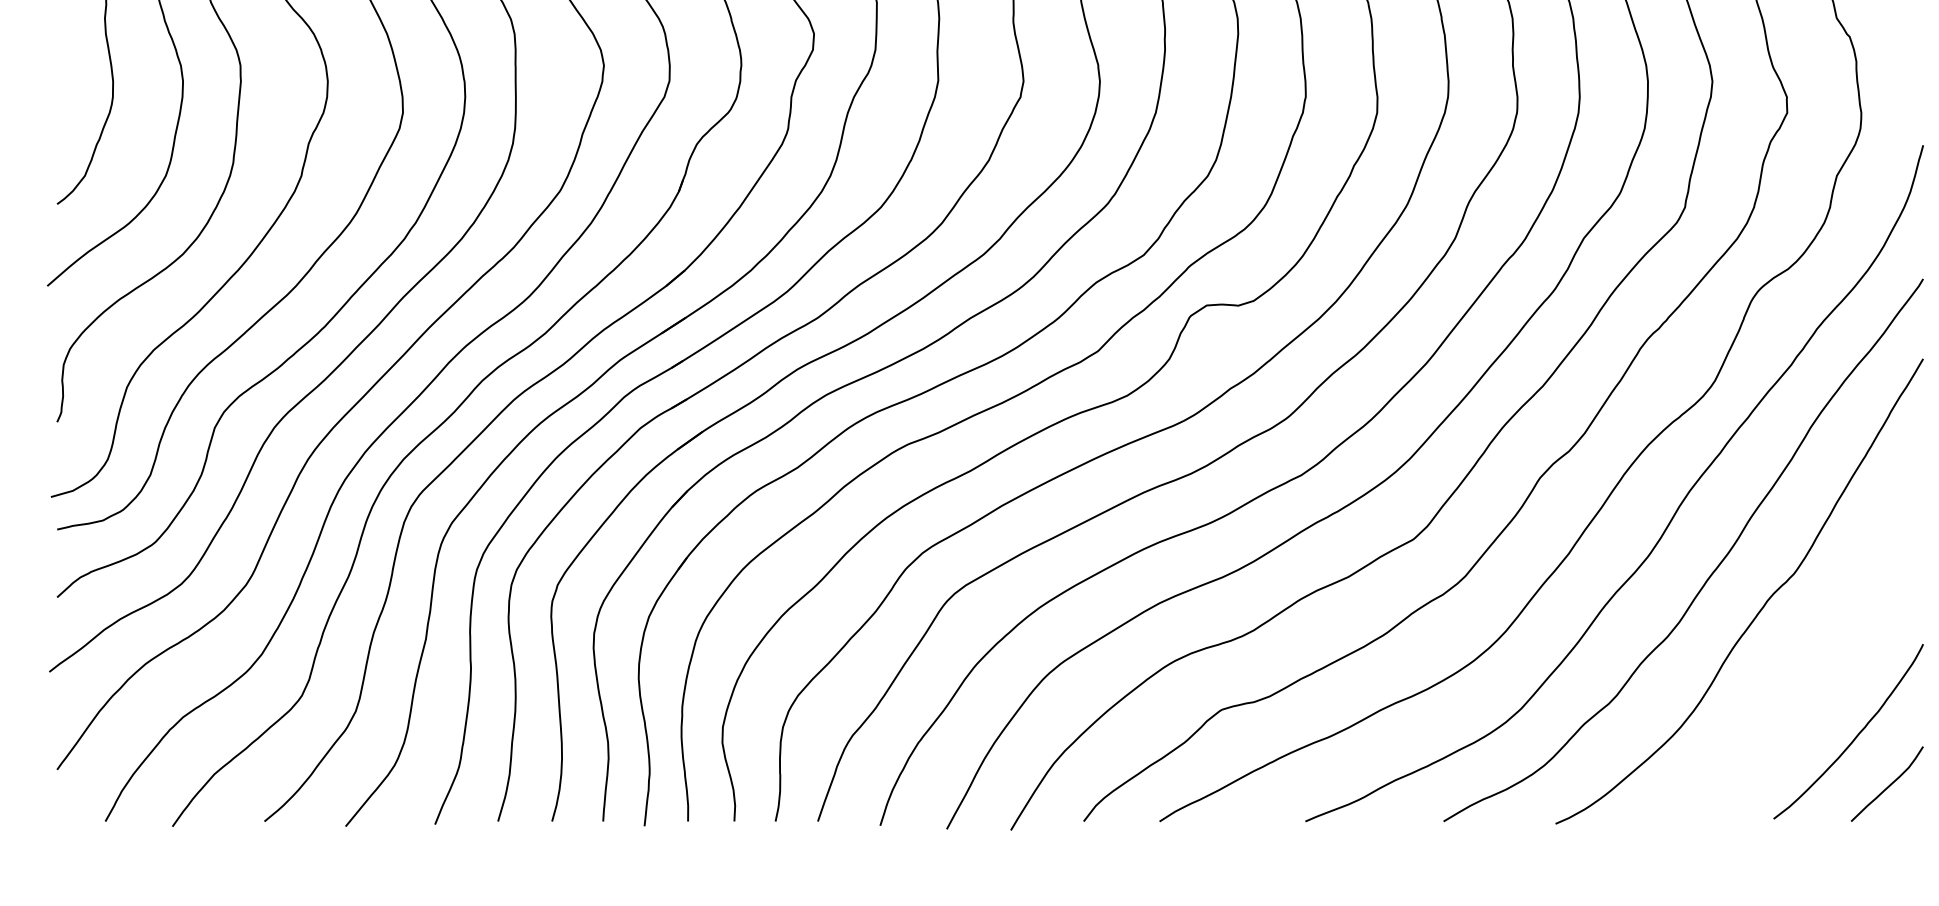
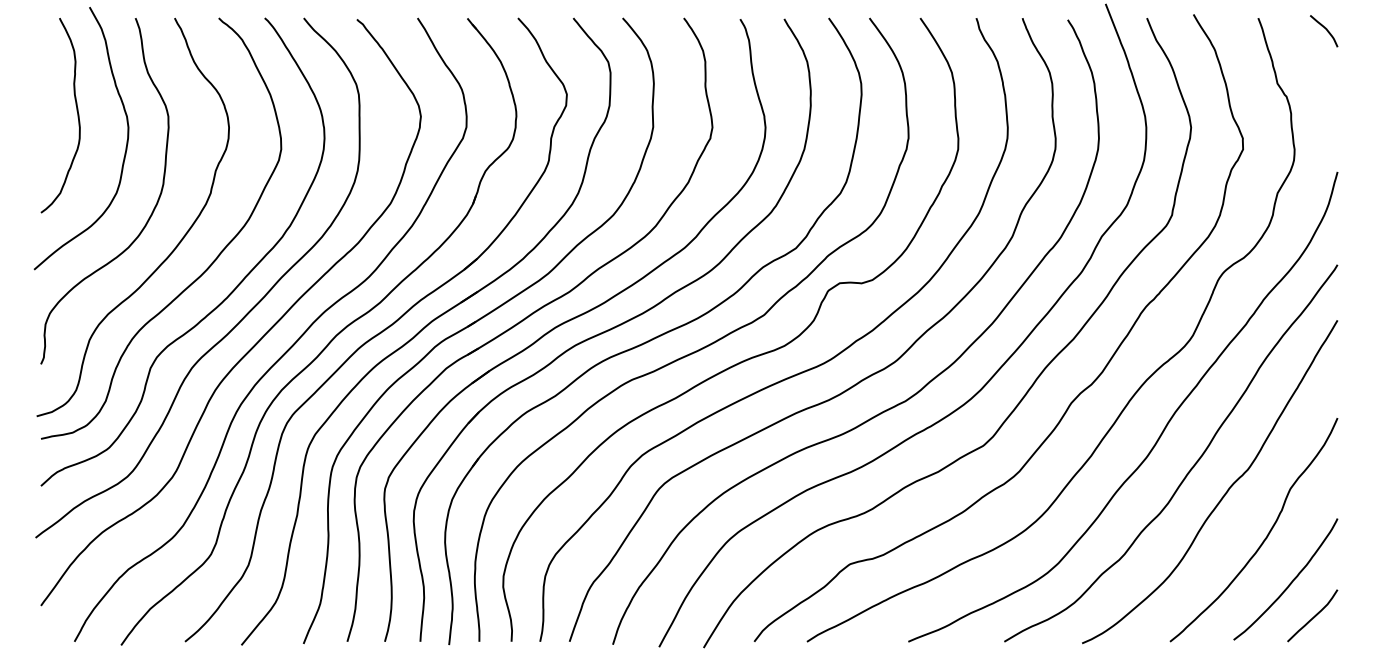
curve: (1818, 672) -> (1264, 538), added

